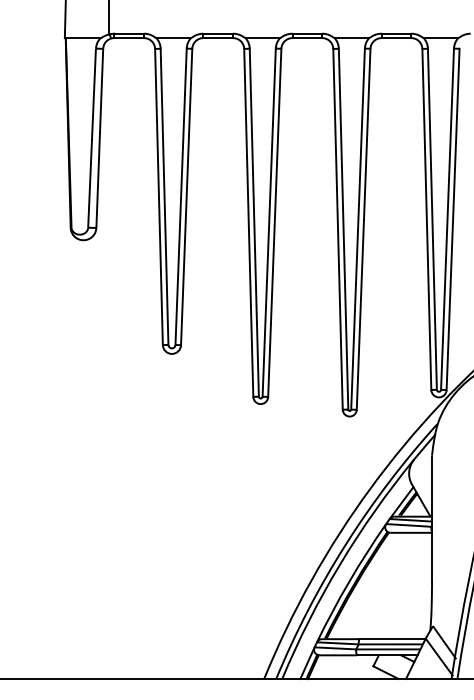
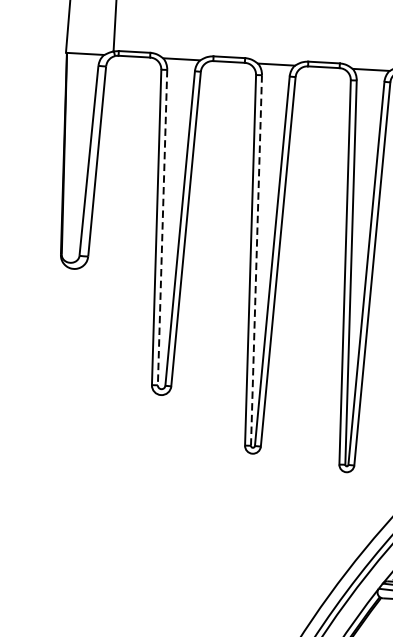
line: (164, 197) -> (162, 228), solid -> dashed
line: (254, 223) -> (256, 261), solid -> dashed

